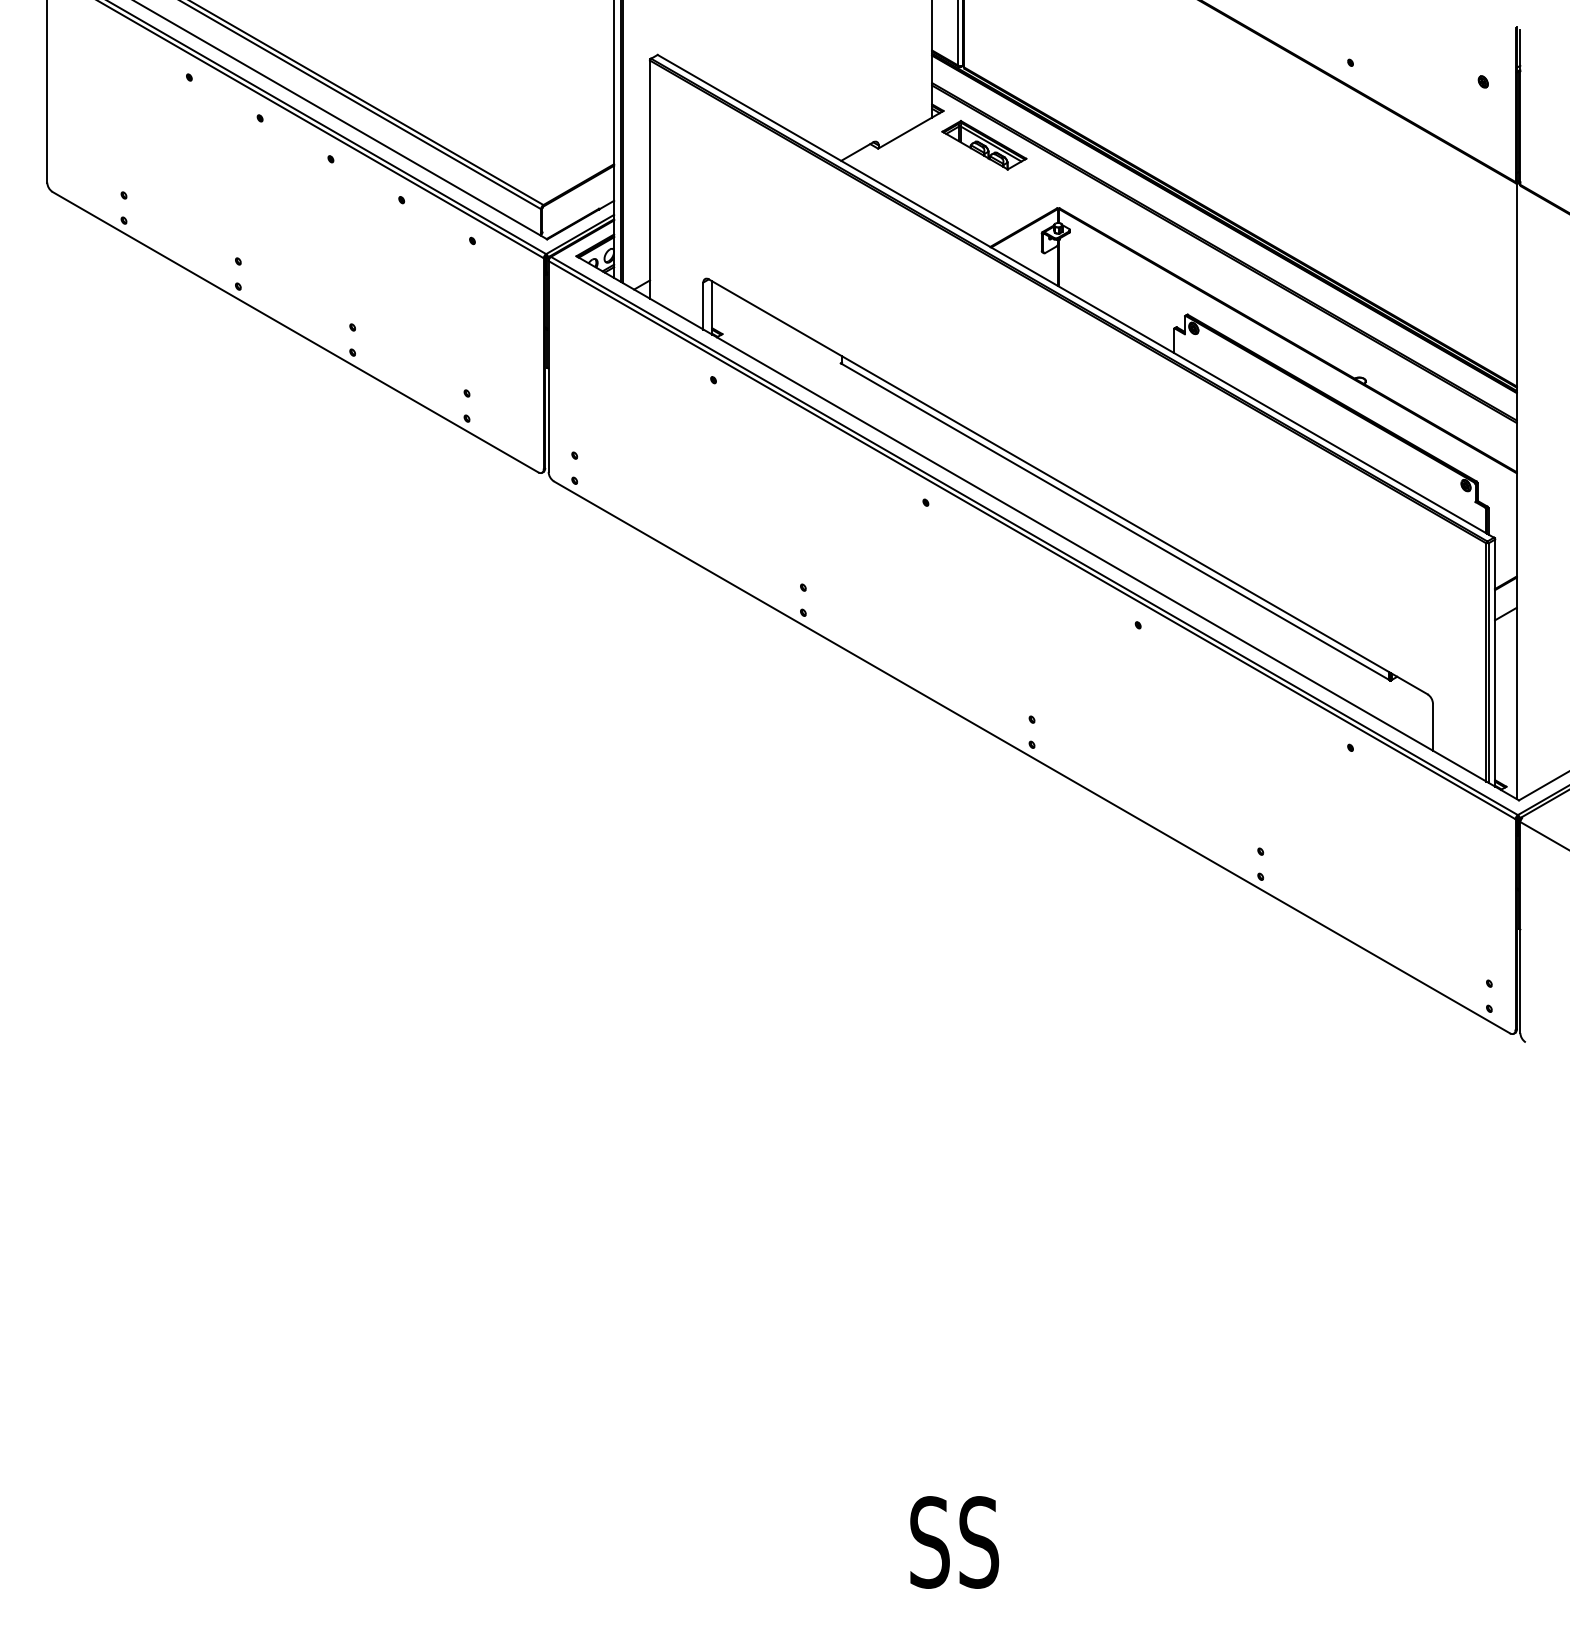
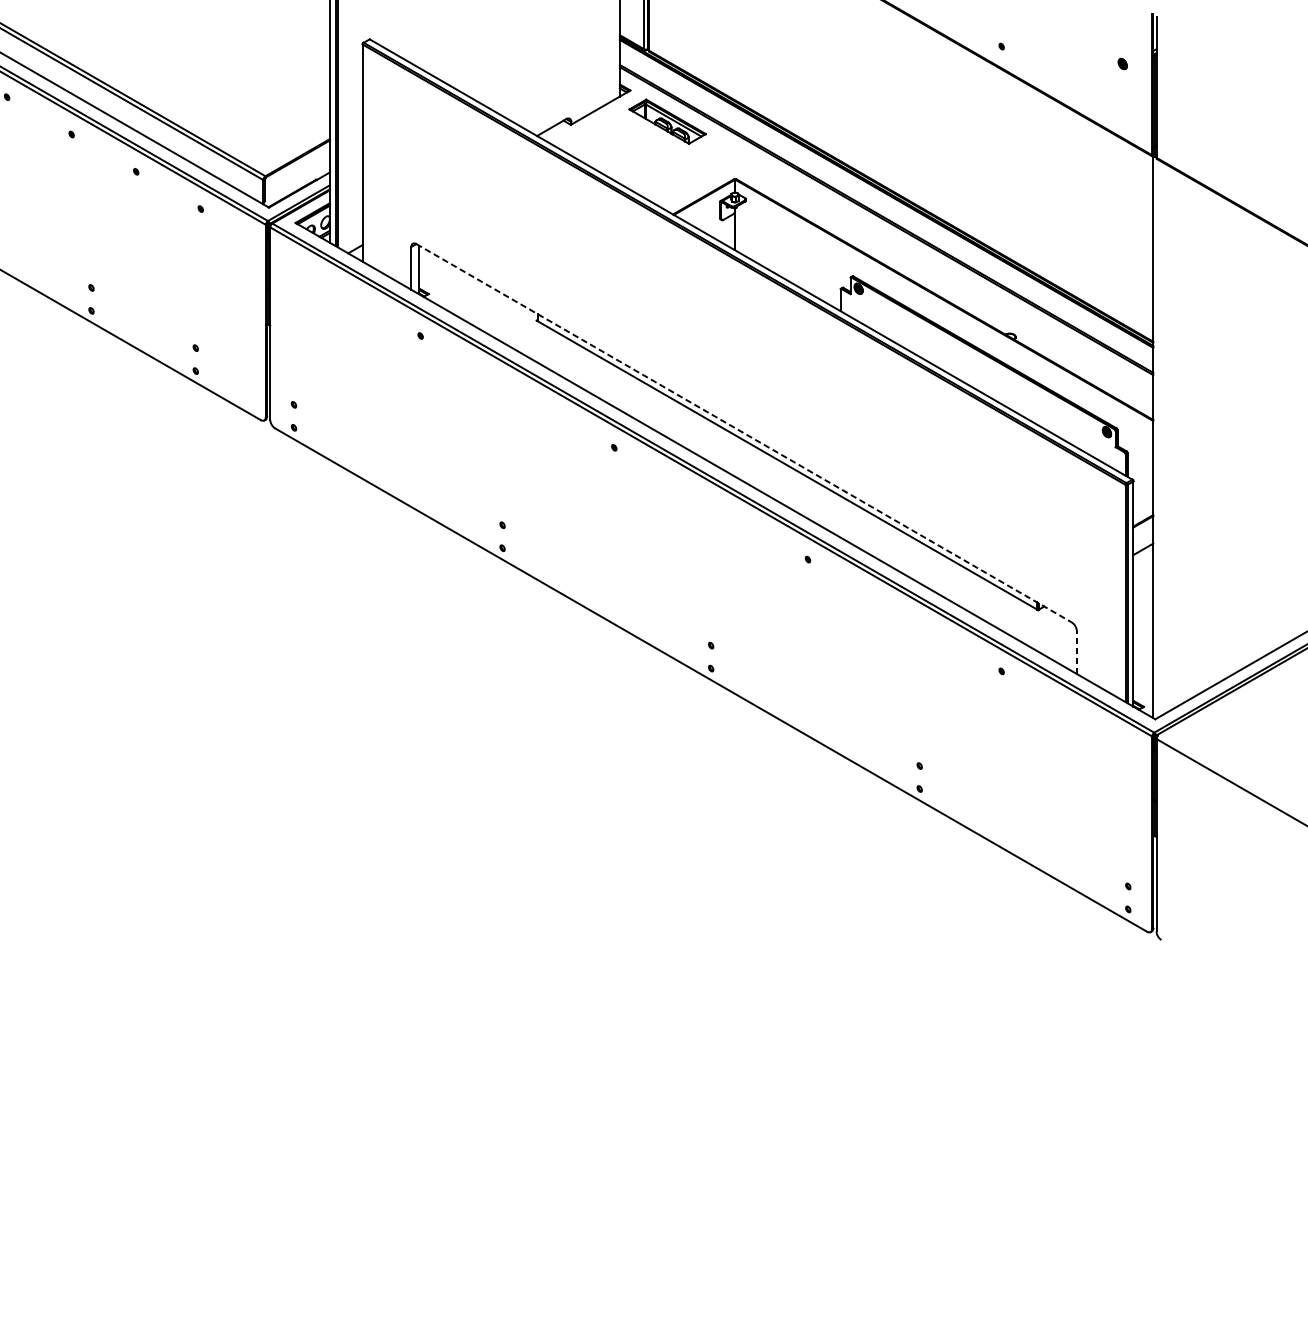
line: (1068, 486) -> (744, 432), solid -> dashed
line: (1433, 727) -> (1077, 652), solid -> dashed

